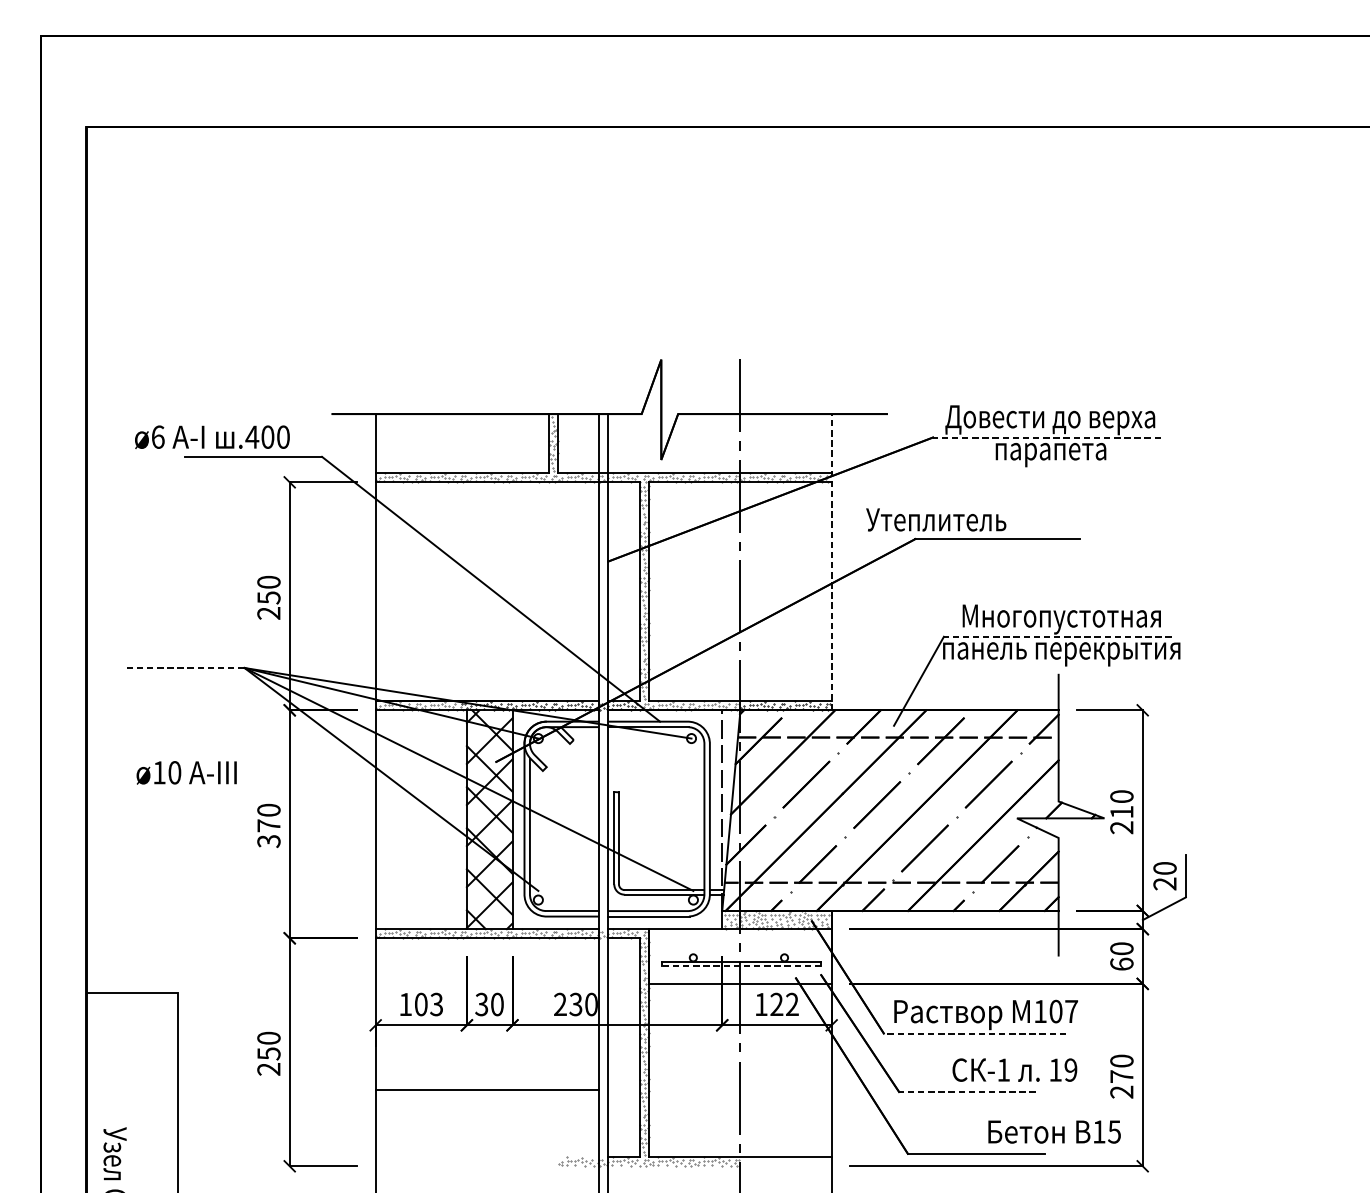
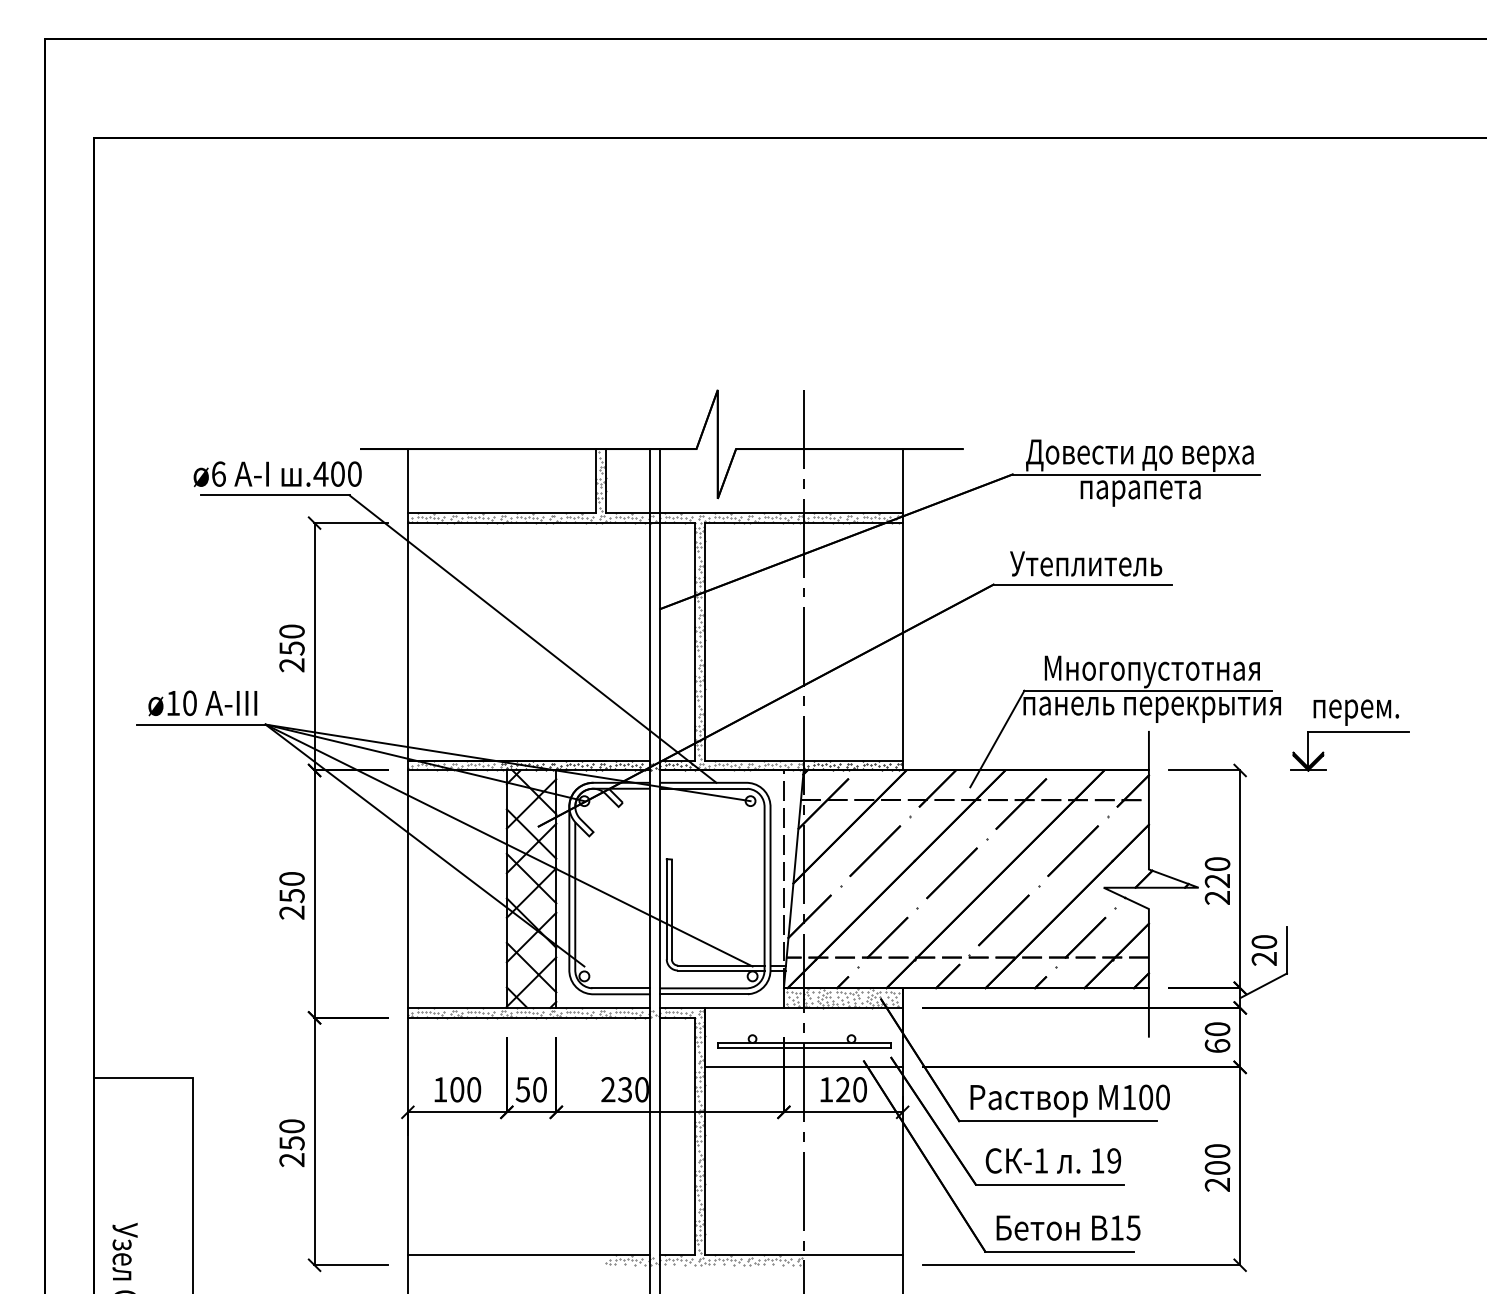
text: (212, 437) -> (277, 474), moved
line: (1047, 437) -> (1136, 474), dashed -> solid
text: (936, 519) -> (1086, 563), moved
line: (831, 561) -> (902, 609), dashed -> solid
line: (1058, 636) -> (1148, 690), dashed -> solid
line: (184, 667) -> (200, 724), dashed -> solid
part: (1243, 678) -> (1349, 735), added
text: (186, 772) -> (202, 703), moved
text: (1120, 812) -> (1216, 881), 210 -> 220
text: (268, 832) -> (291, 903), 370 -> 250
line: (741, 965) -> (804, 1047), dashed -> solid
text: (437, 1004) -> (474, 1089), 103 -> 100
text: (481, 1004) -> (522, 1089), 30 -> 50
text: (791, 1004) -> (859, 1089), 122 -> 120
text: (1071, 1011) -> (1162, 1097), 107 -> 100
line: (975, 1033) -> (1058, 1121), dashed -> solid
text: (1014, 1069) -> (1053, 1160), moved
text: (1121, 1076) -> (1217, 1167), 270 -> 200
line: (486, 1090) -> (528, 1255), moved
line: (967, 1091) -> (1049, 1184), dashed -> solid
text: (1054, 1131) -> (1068, 1227), moved

